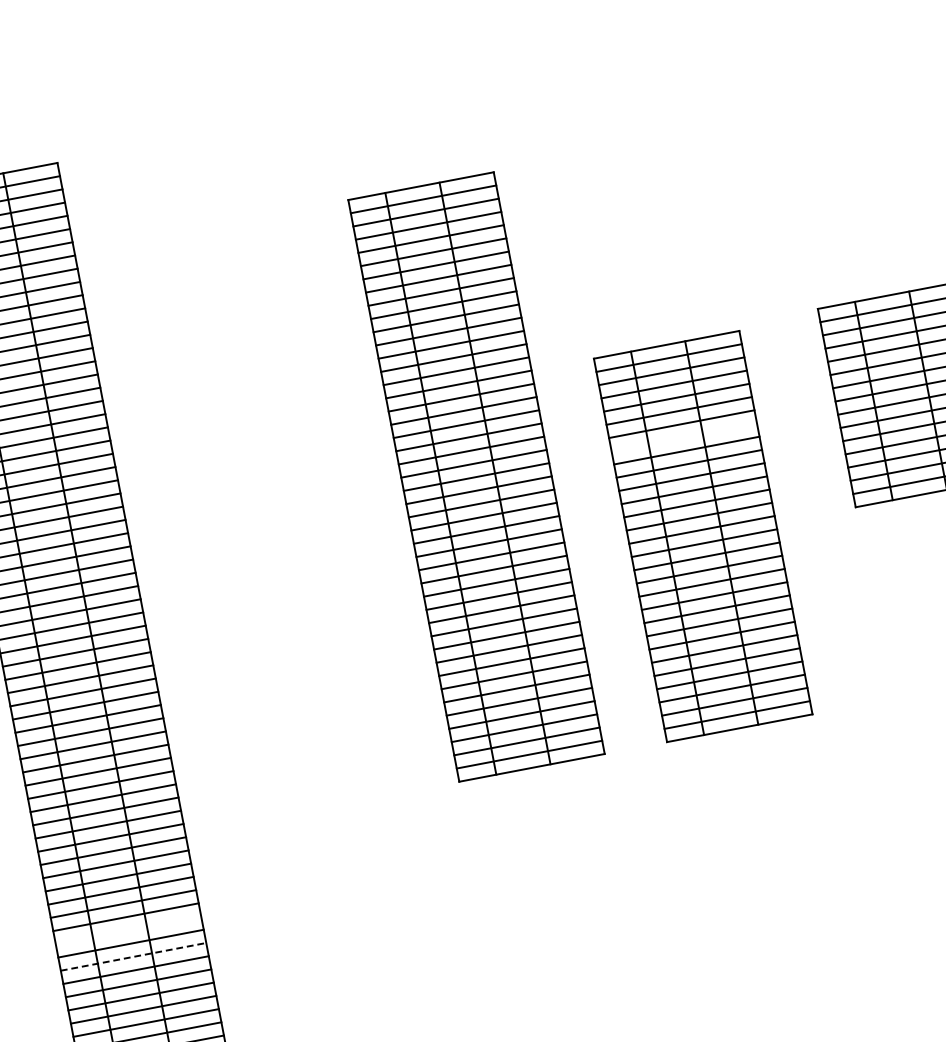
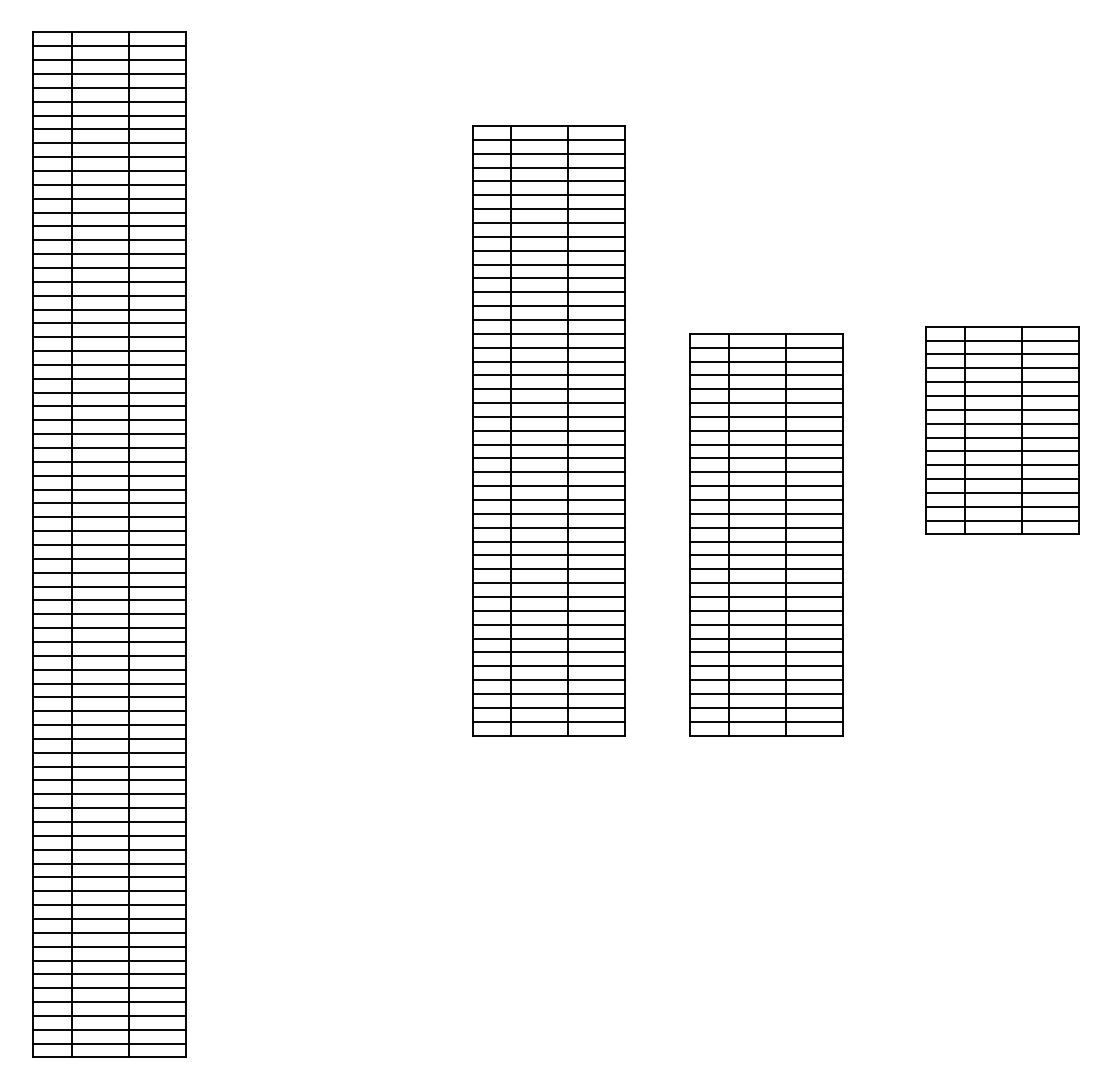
line: (684, 437) -> (766, 430), added
line: (128, 930) -> (109, 822), added
line: (134, 956) -> (110, 849), dashed -> solid

